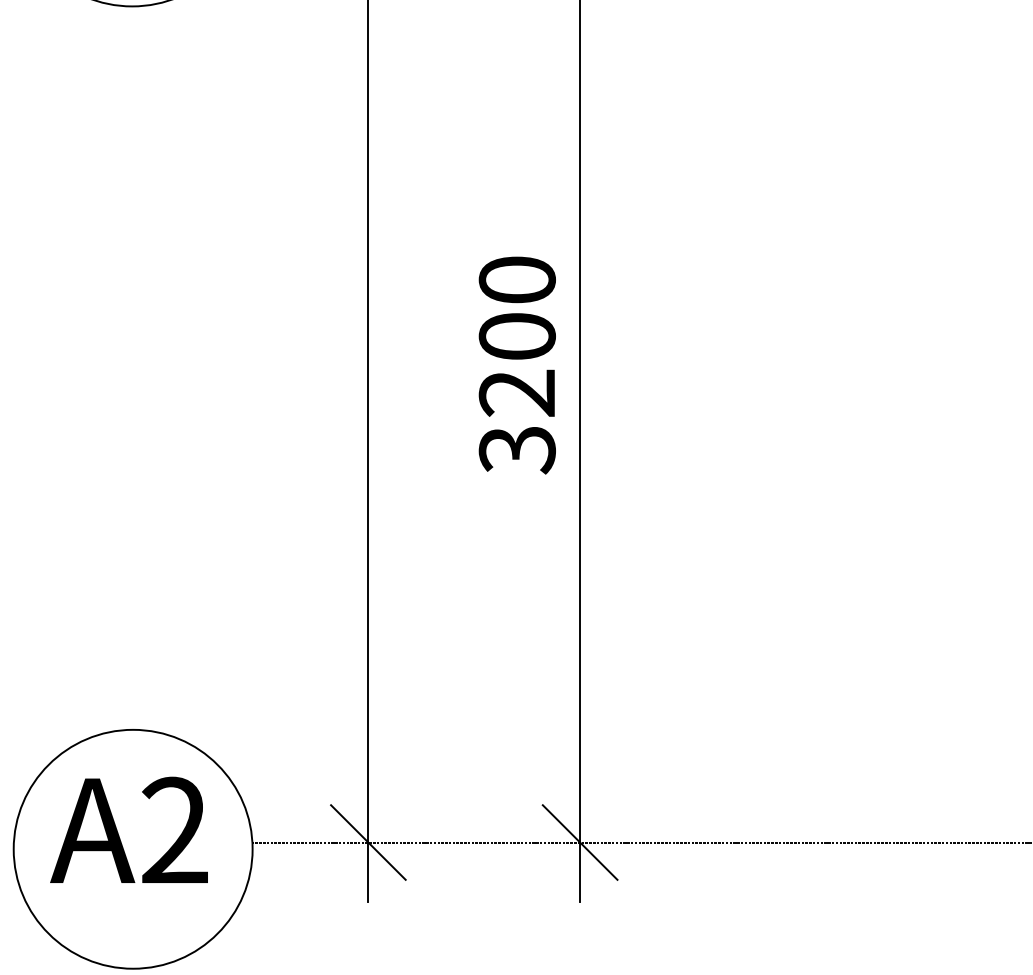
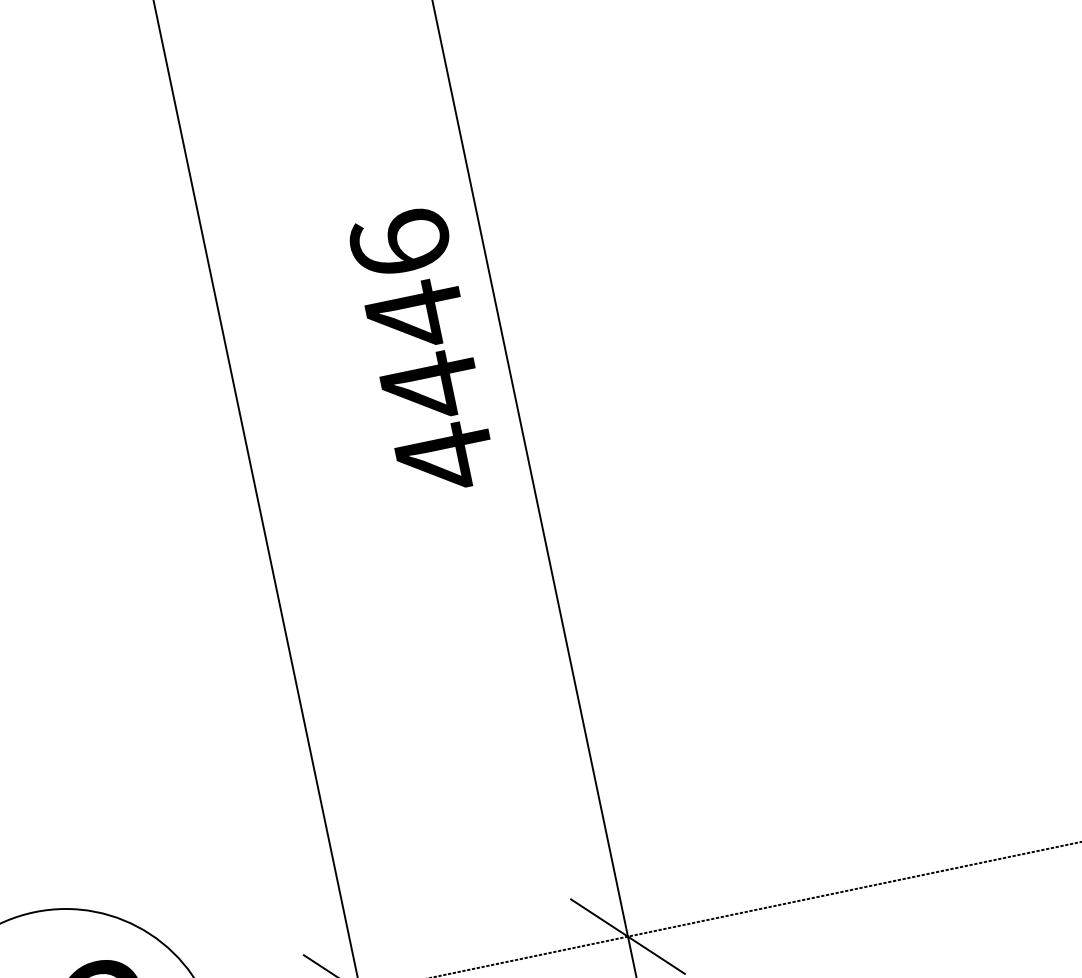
text: (516, 365) -> (421, 351), 3200 -> 4446

